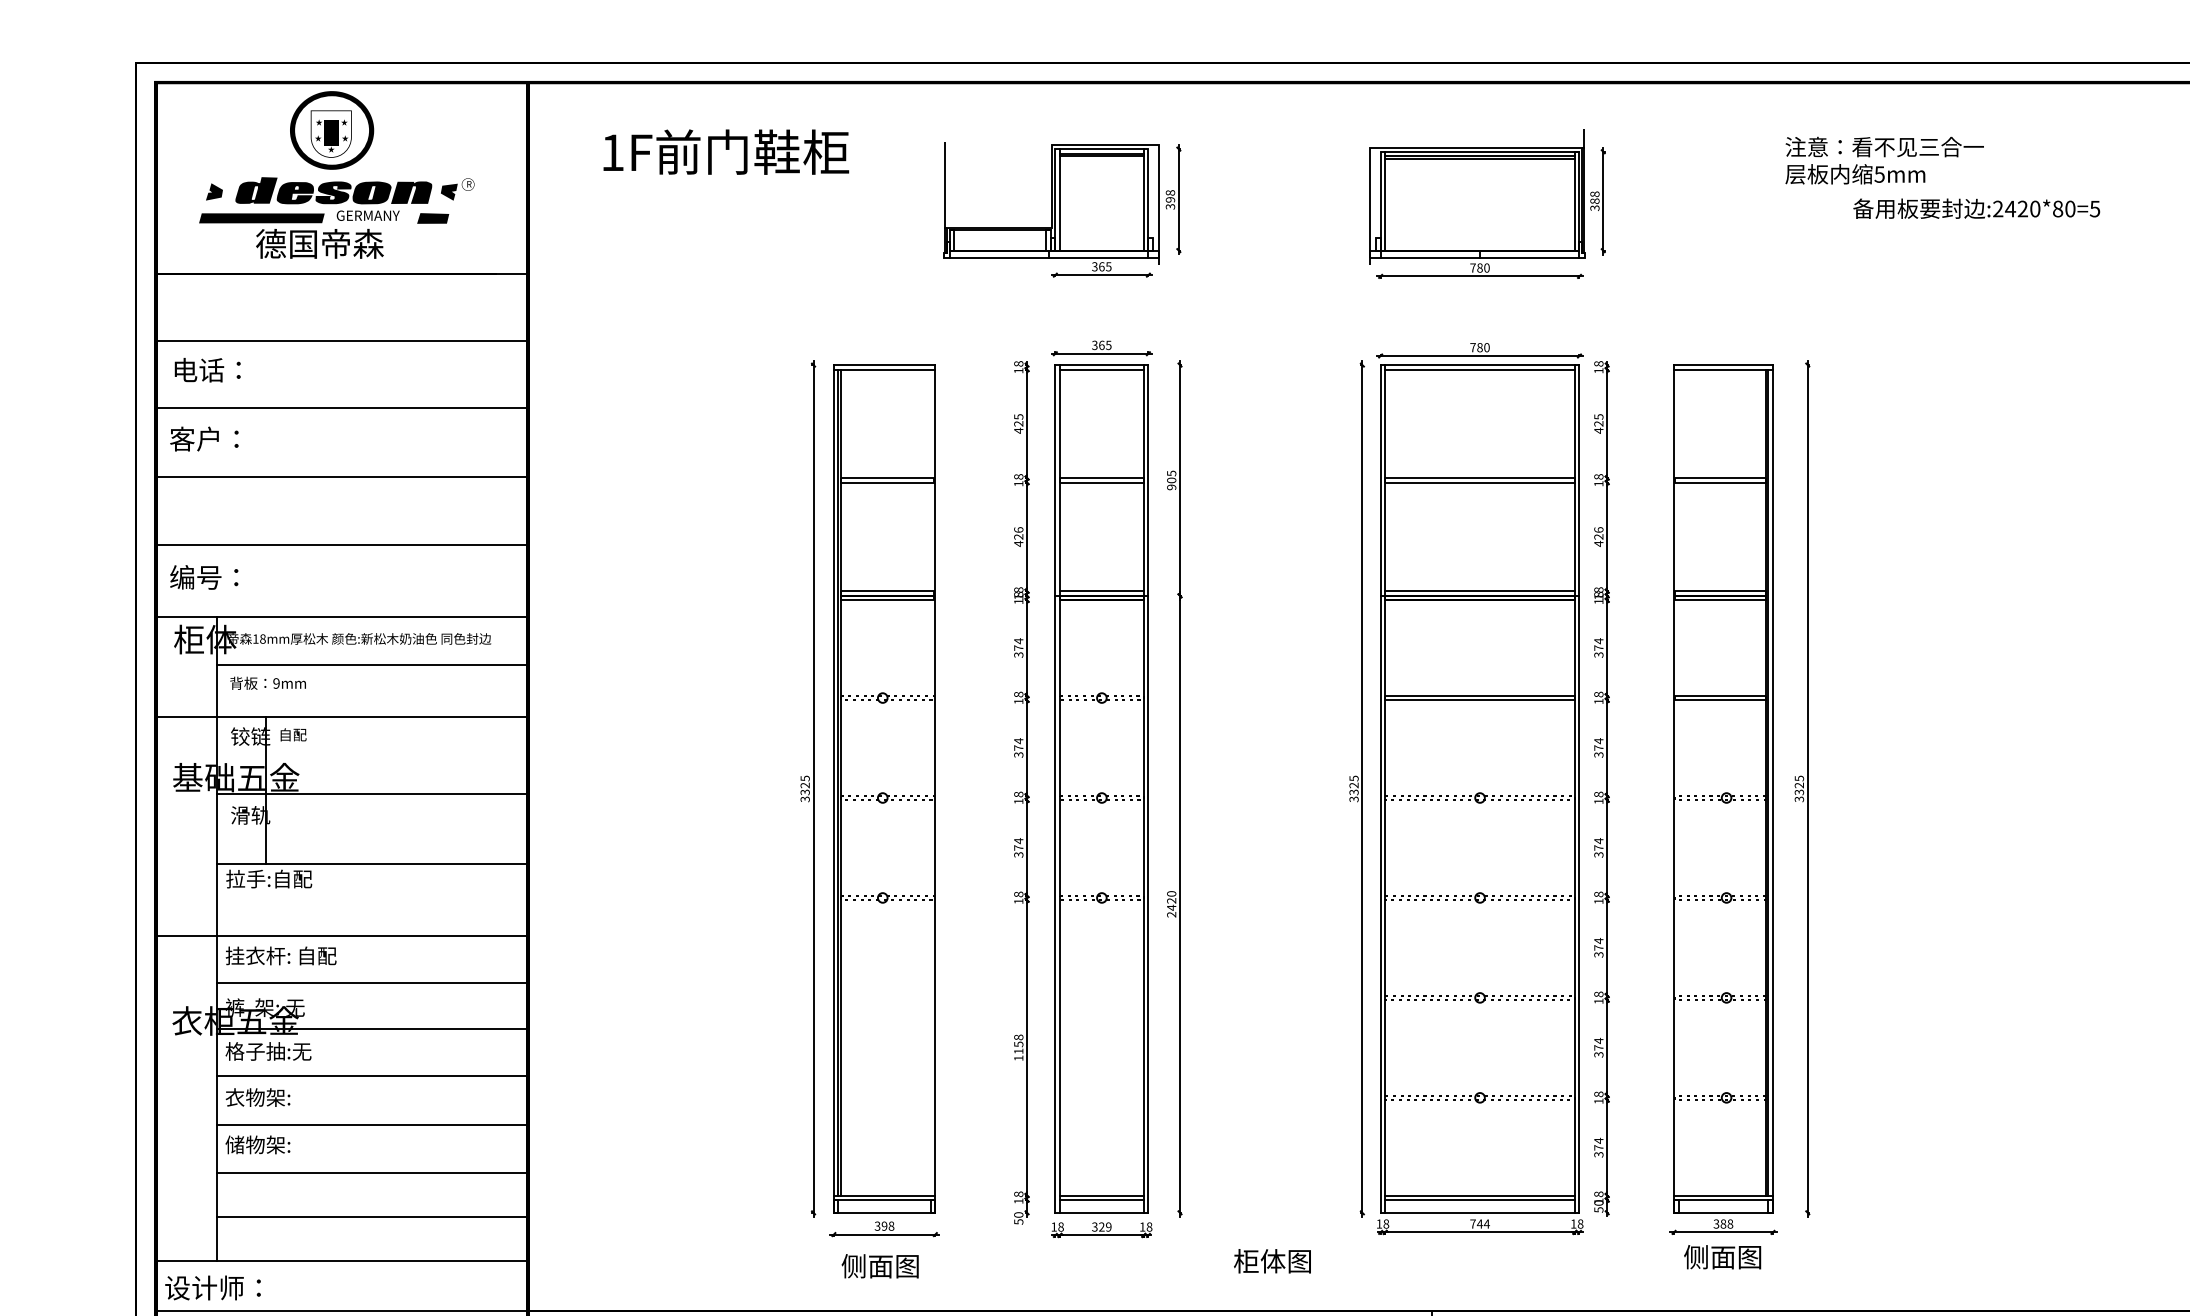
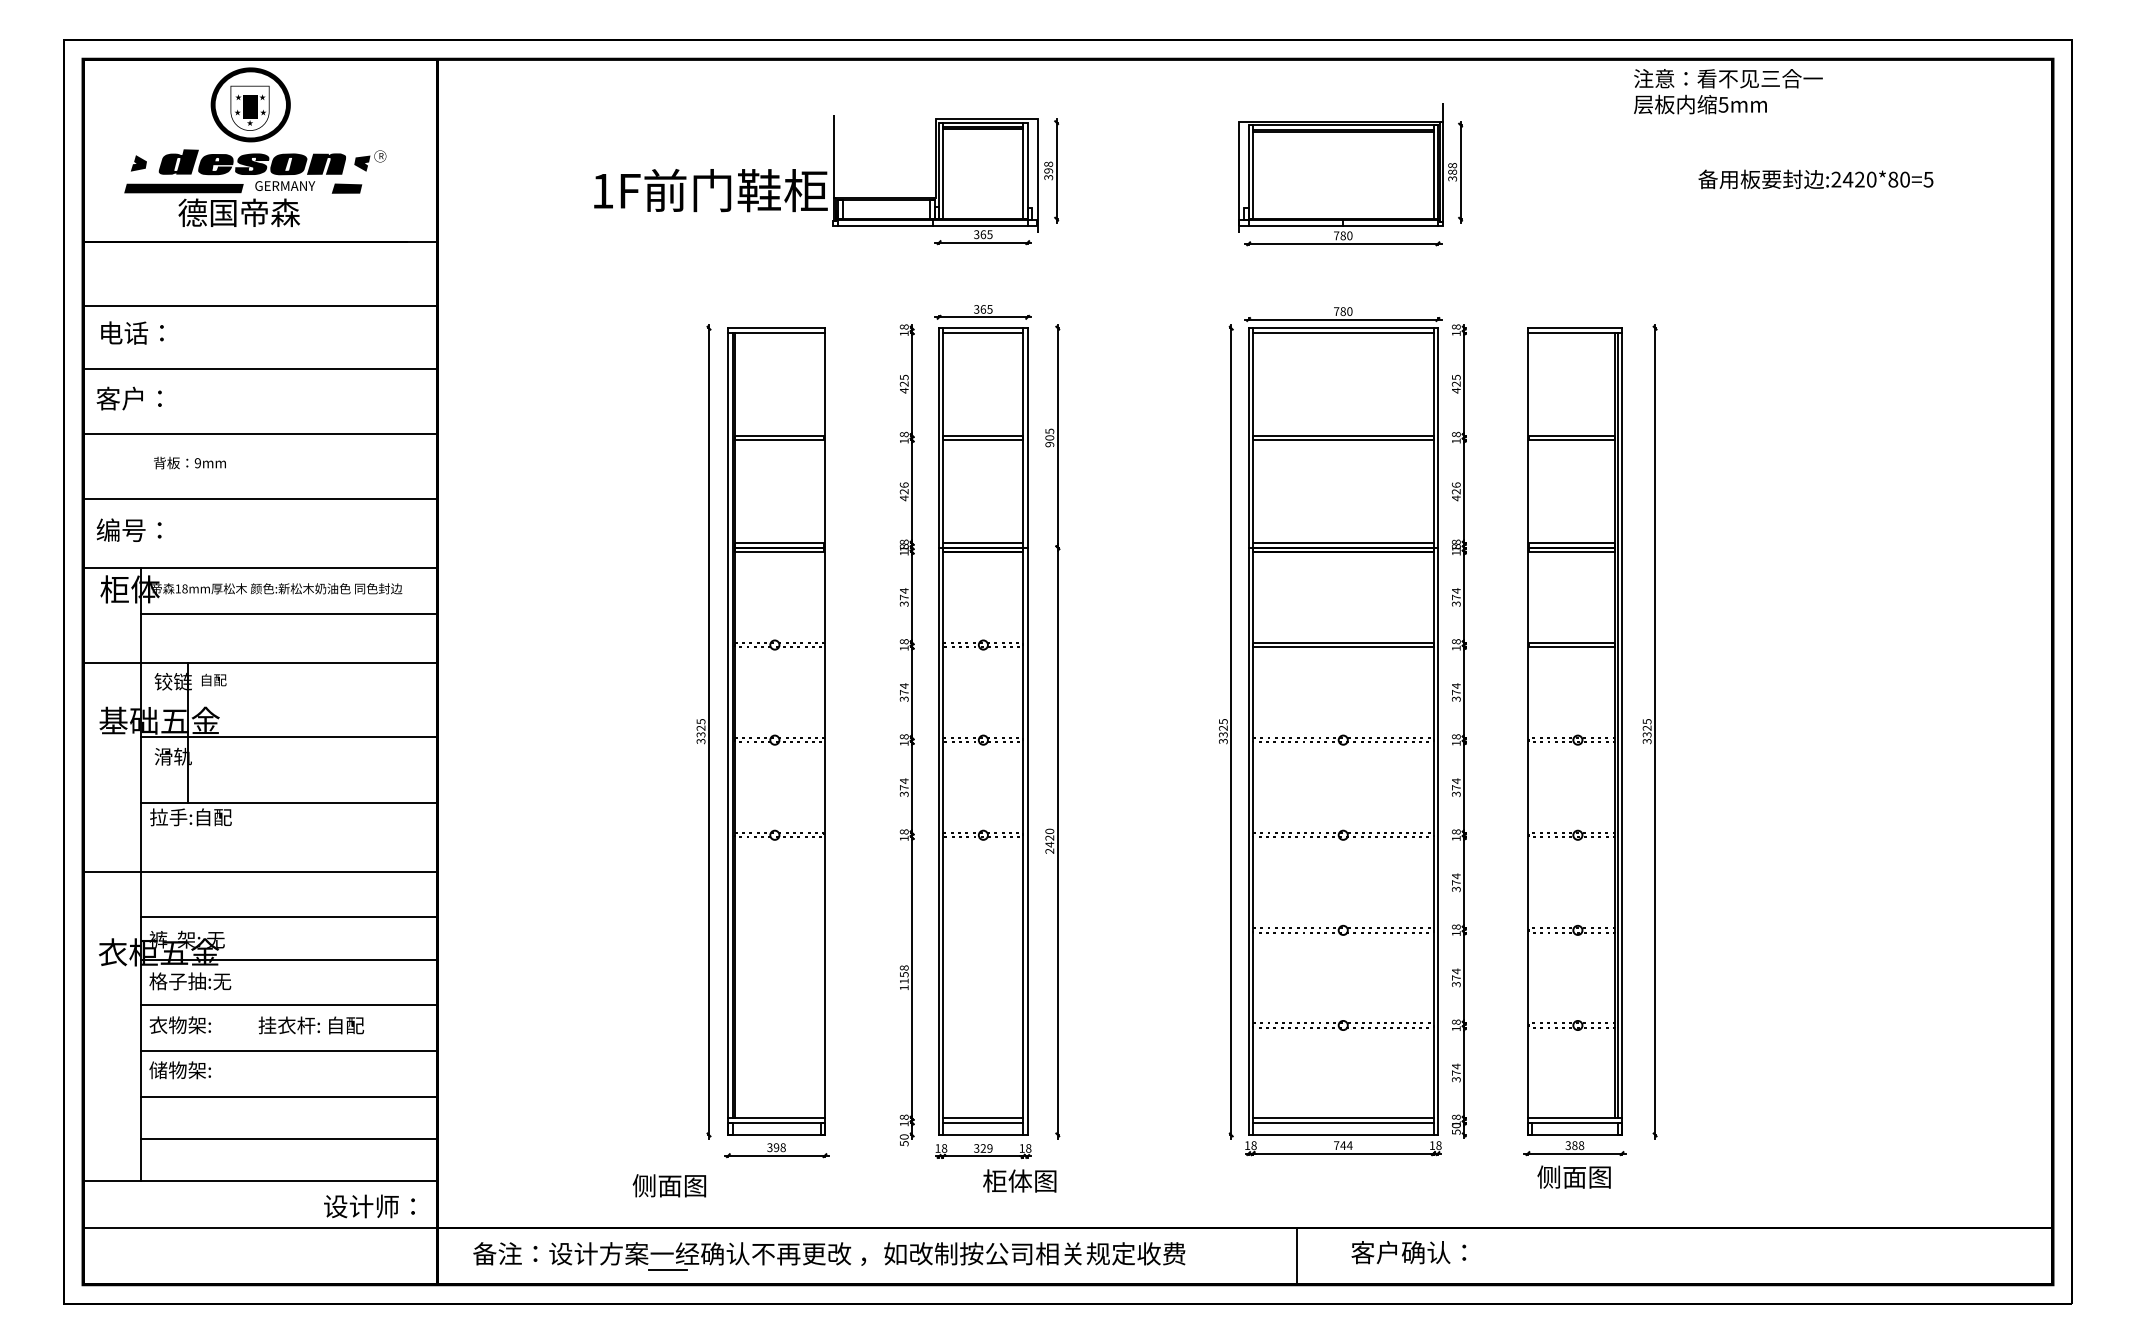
text: (725, 152) -> (710, 190), moved
text: (1884, 160) -> (1728, 91), moved
text: (267, 682) -> (189, 462), moved
text: (280, 955) -> (310, 1025), moved
text: (1272, 1260) -> (1019, 1180), moved
text: (880, 1265) -> (669, 1185), moved
text: (213, 1288) -> (369, 1206), moved

